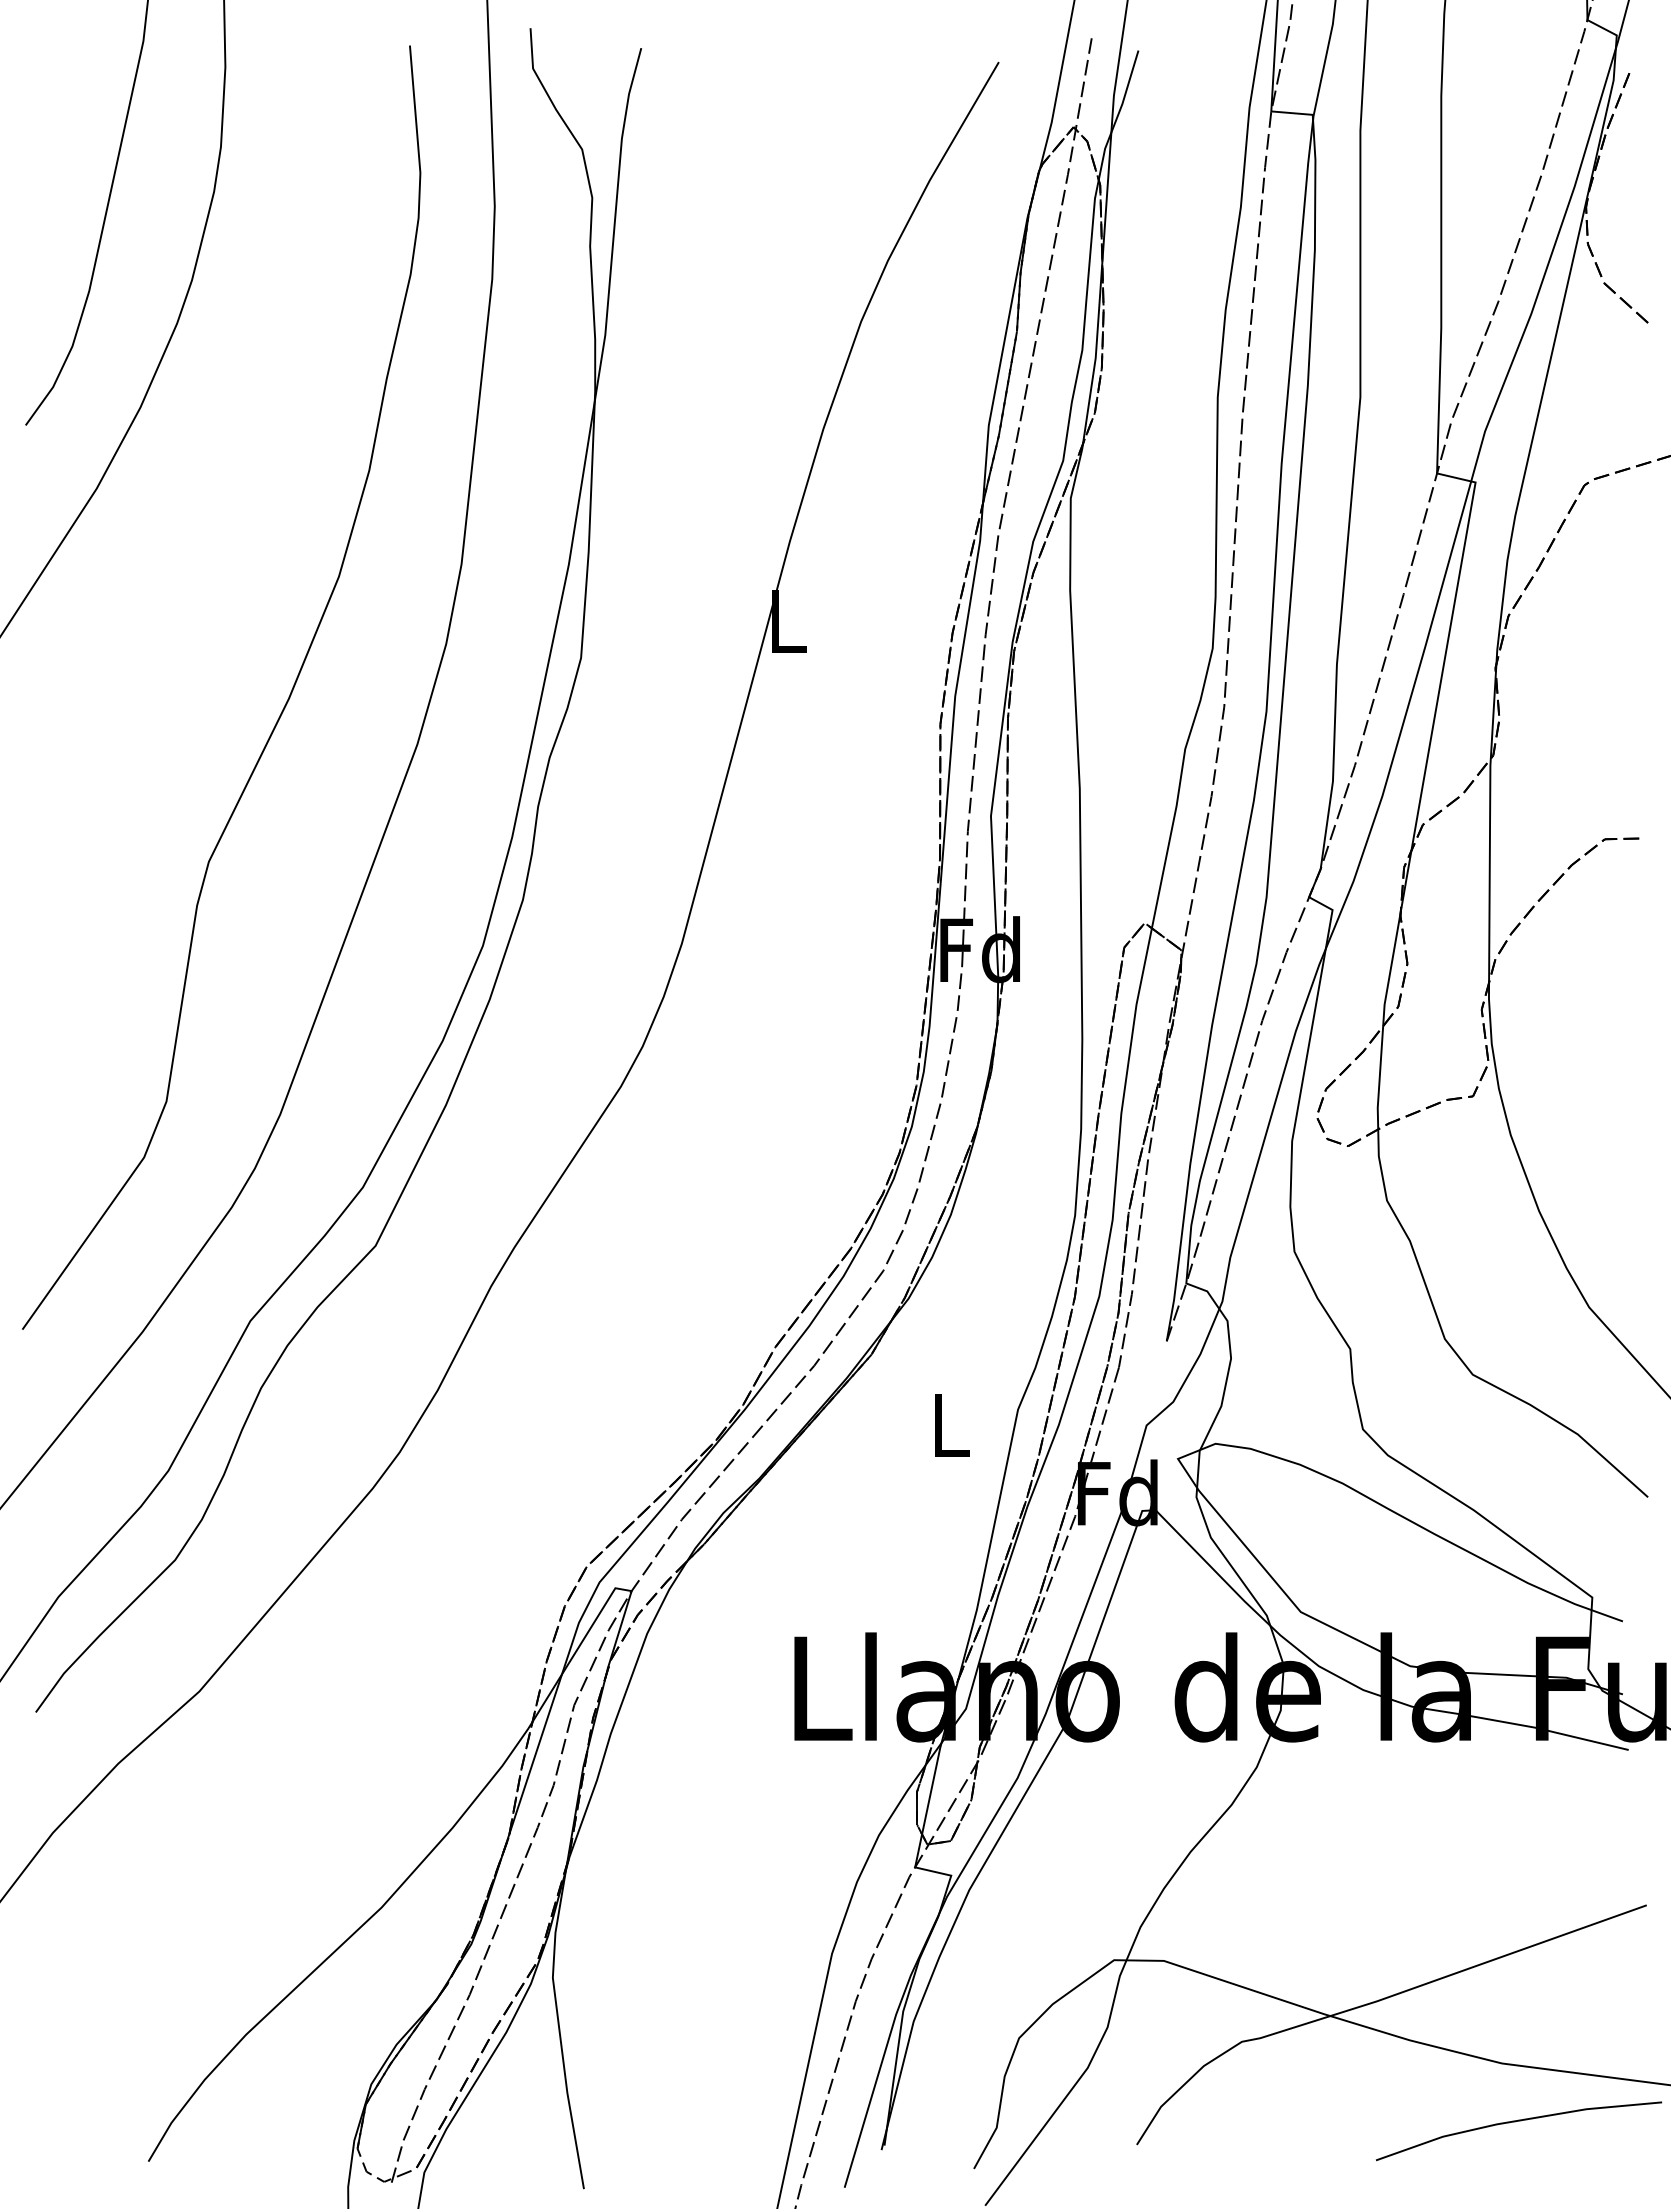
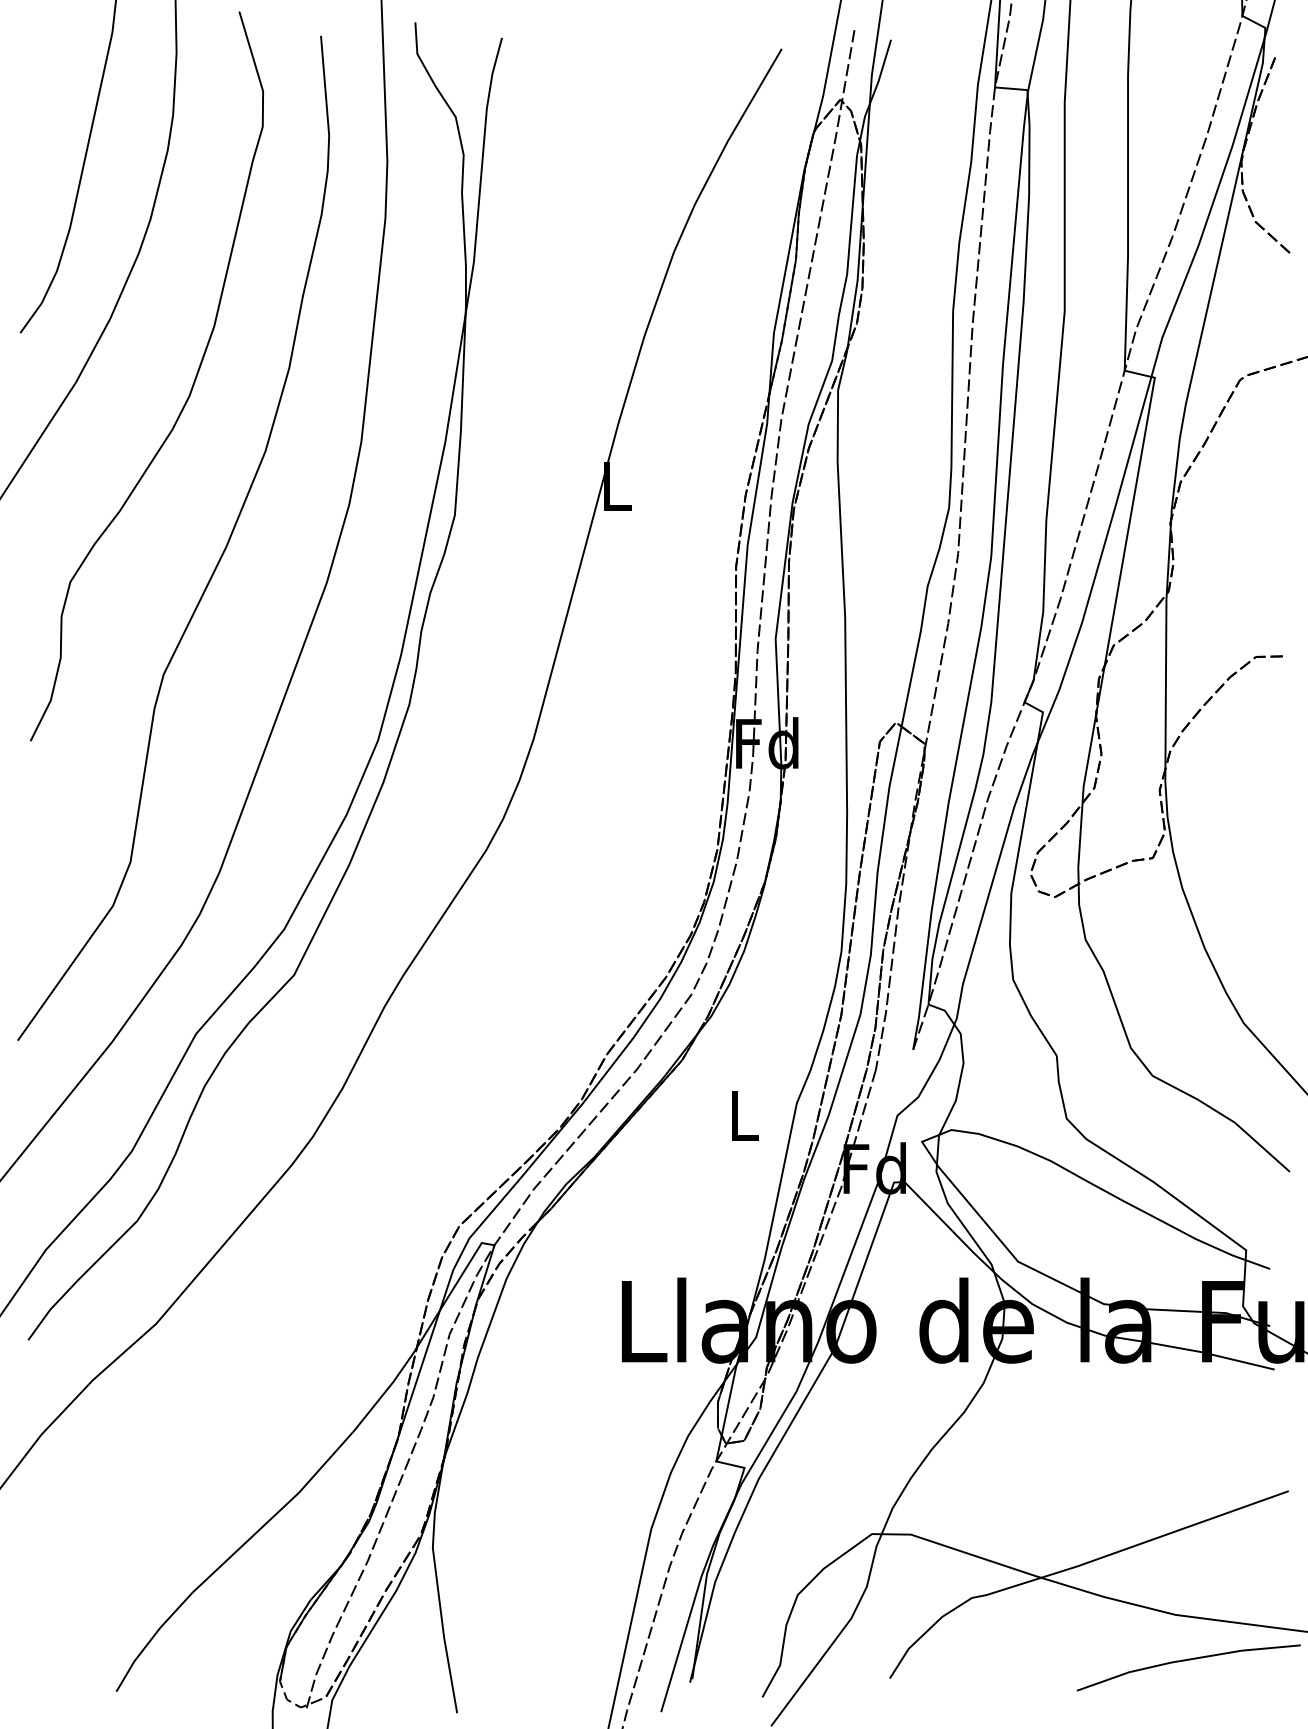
curve: (243, 497) -> (190, 389), added

